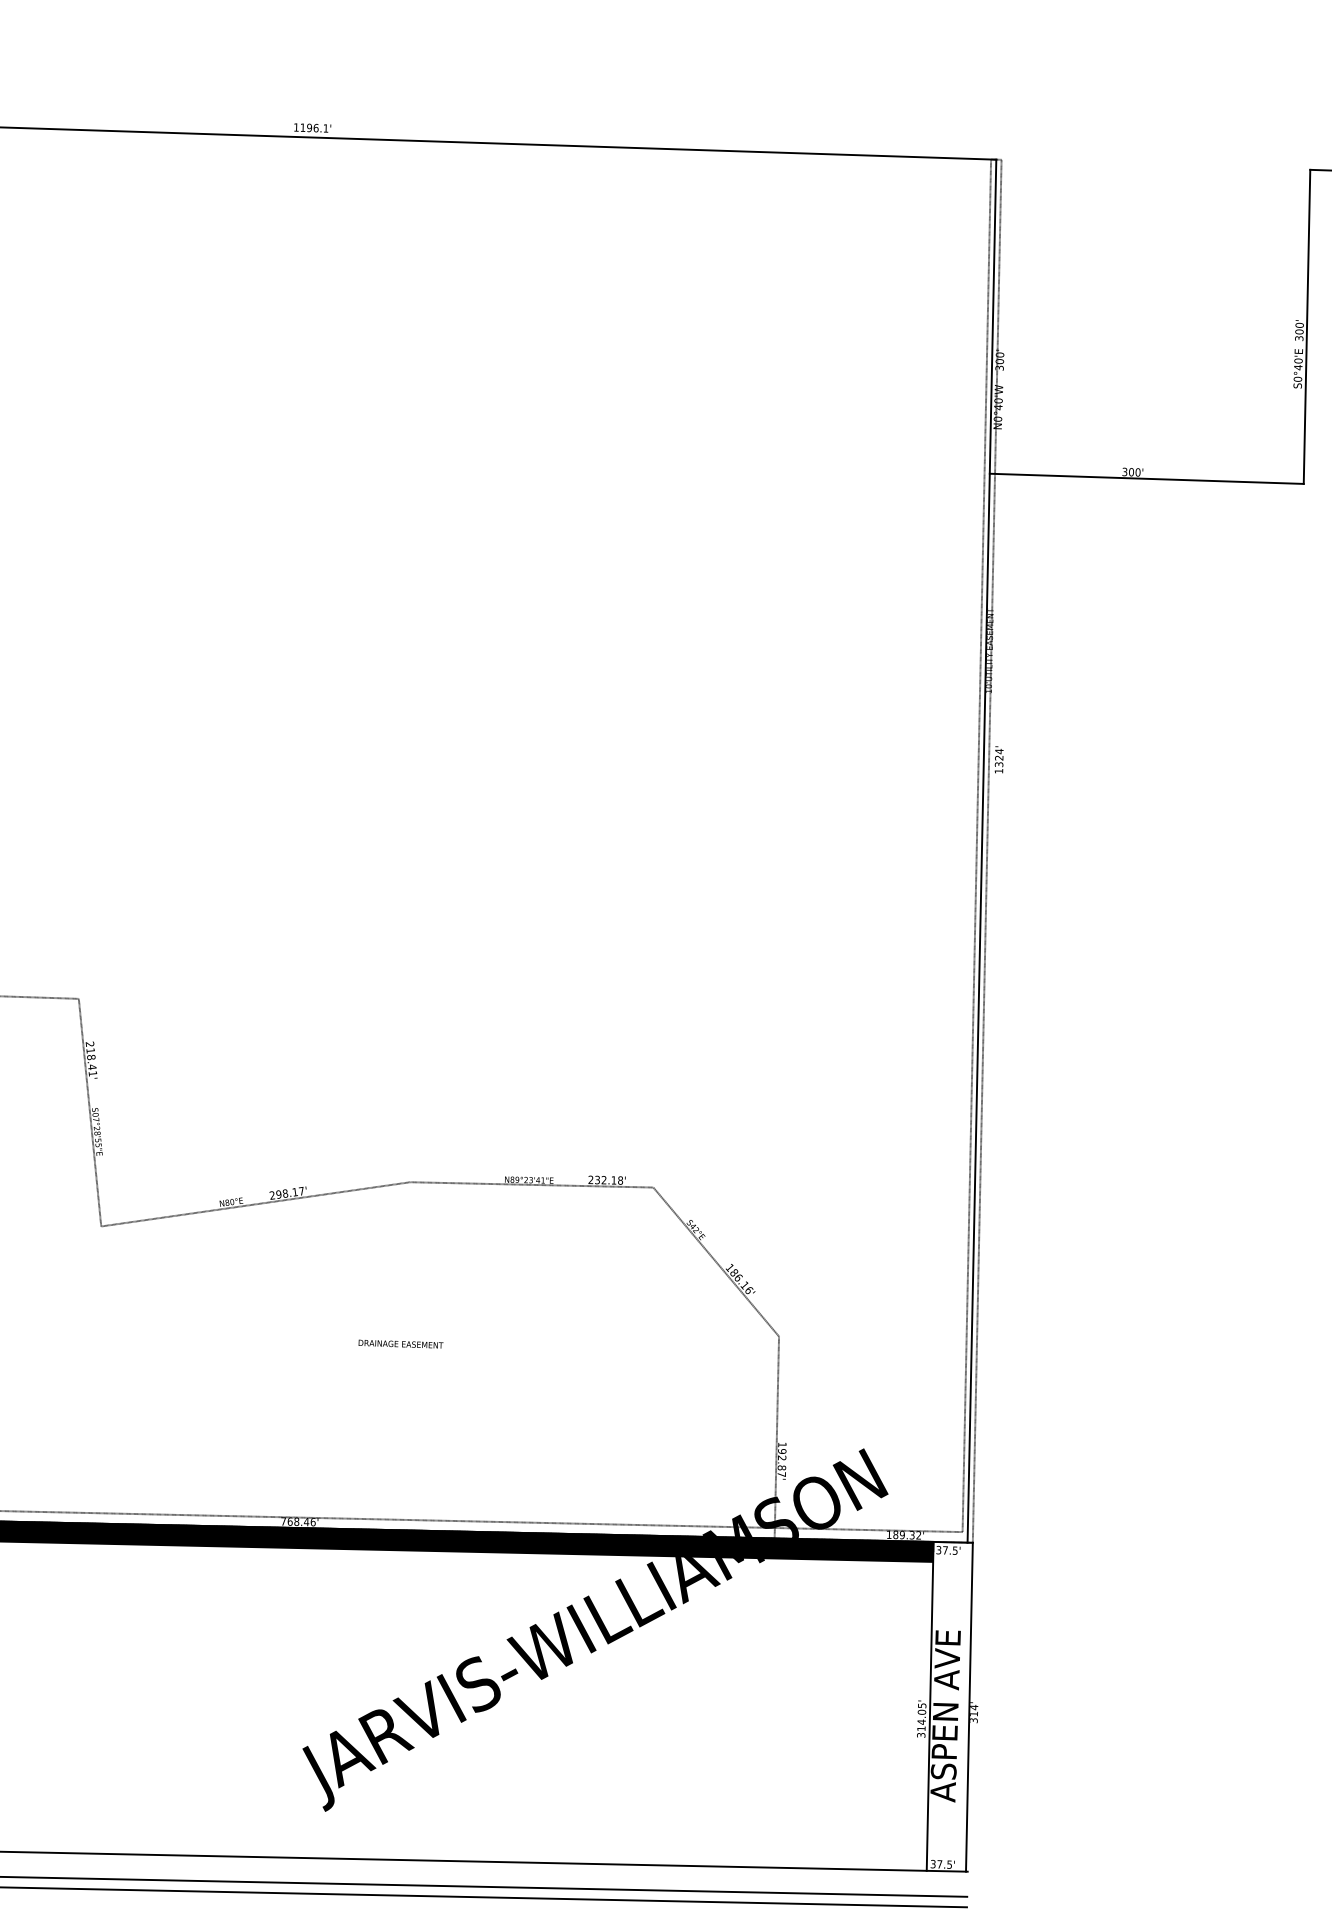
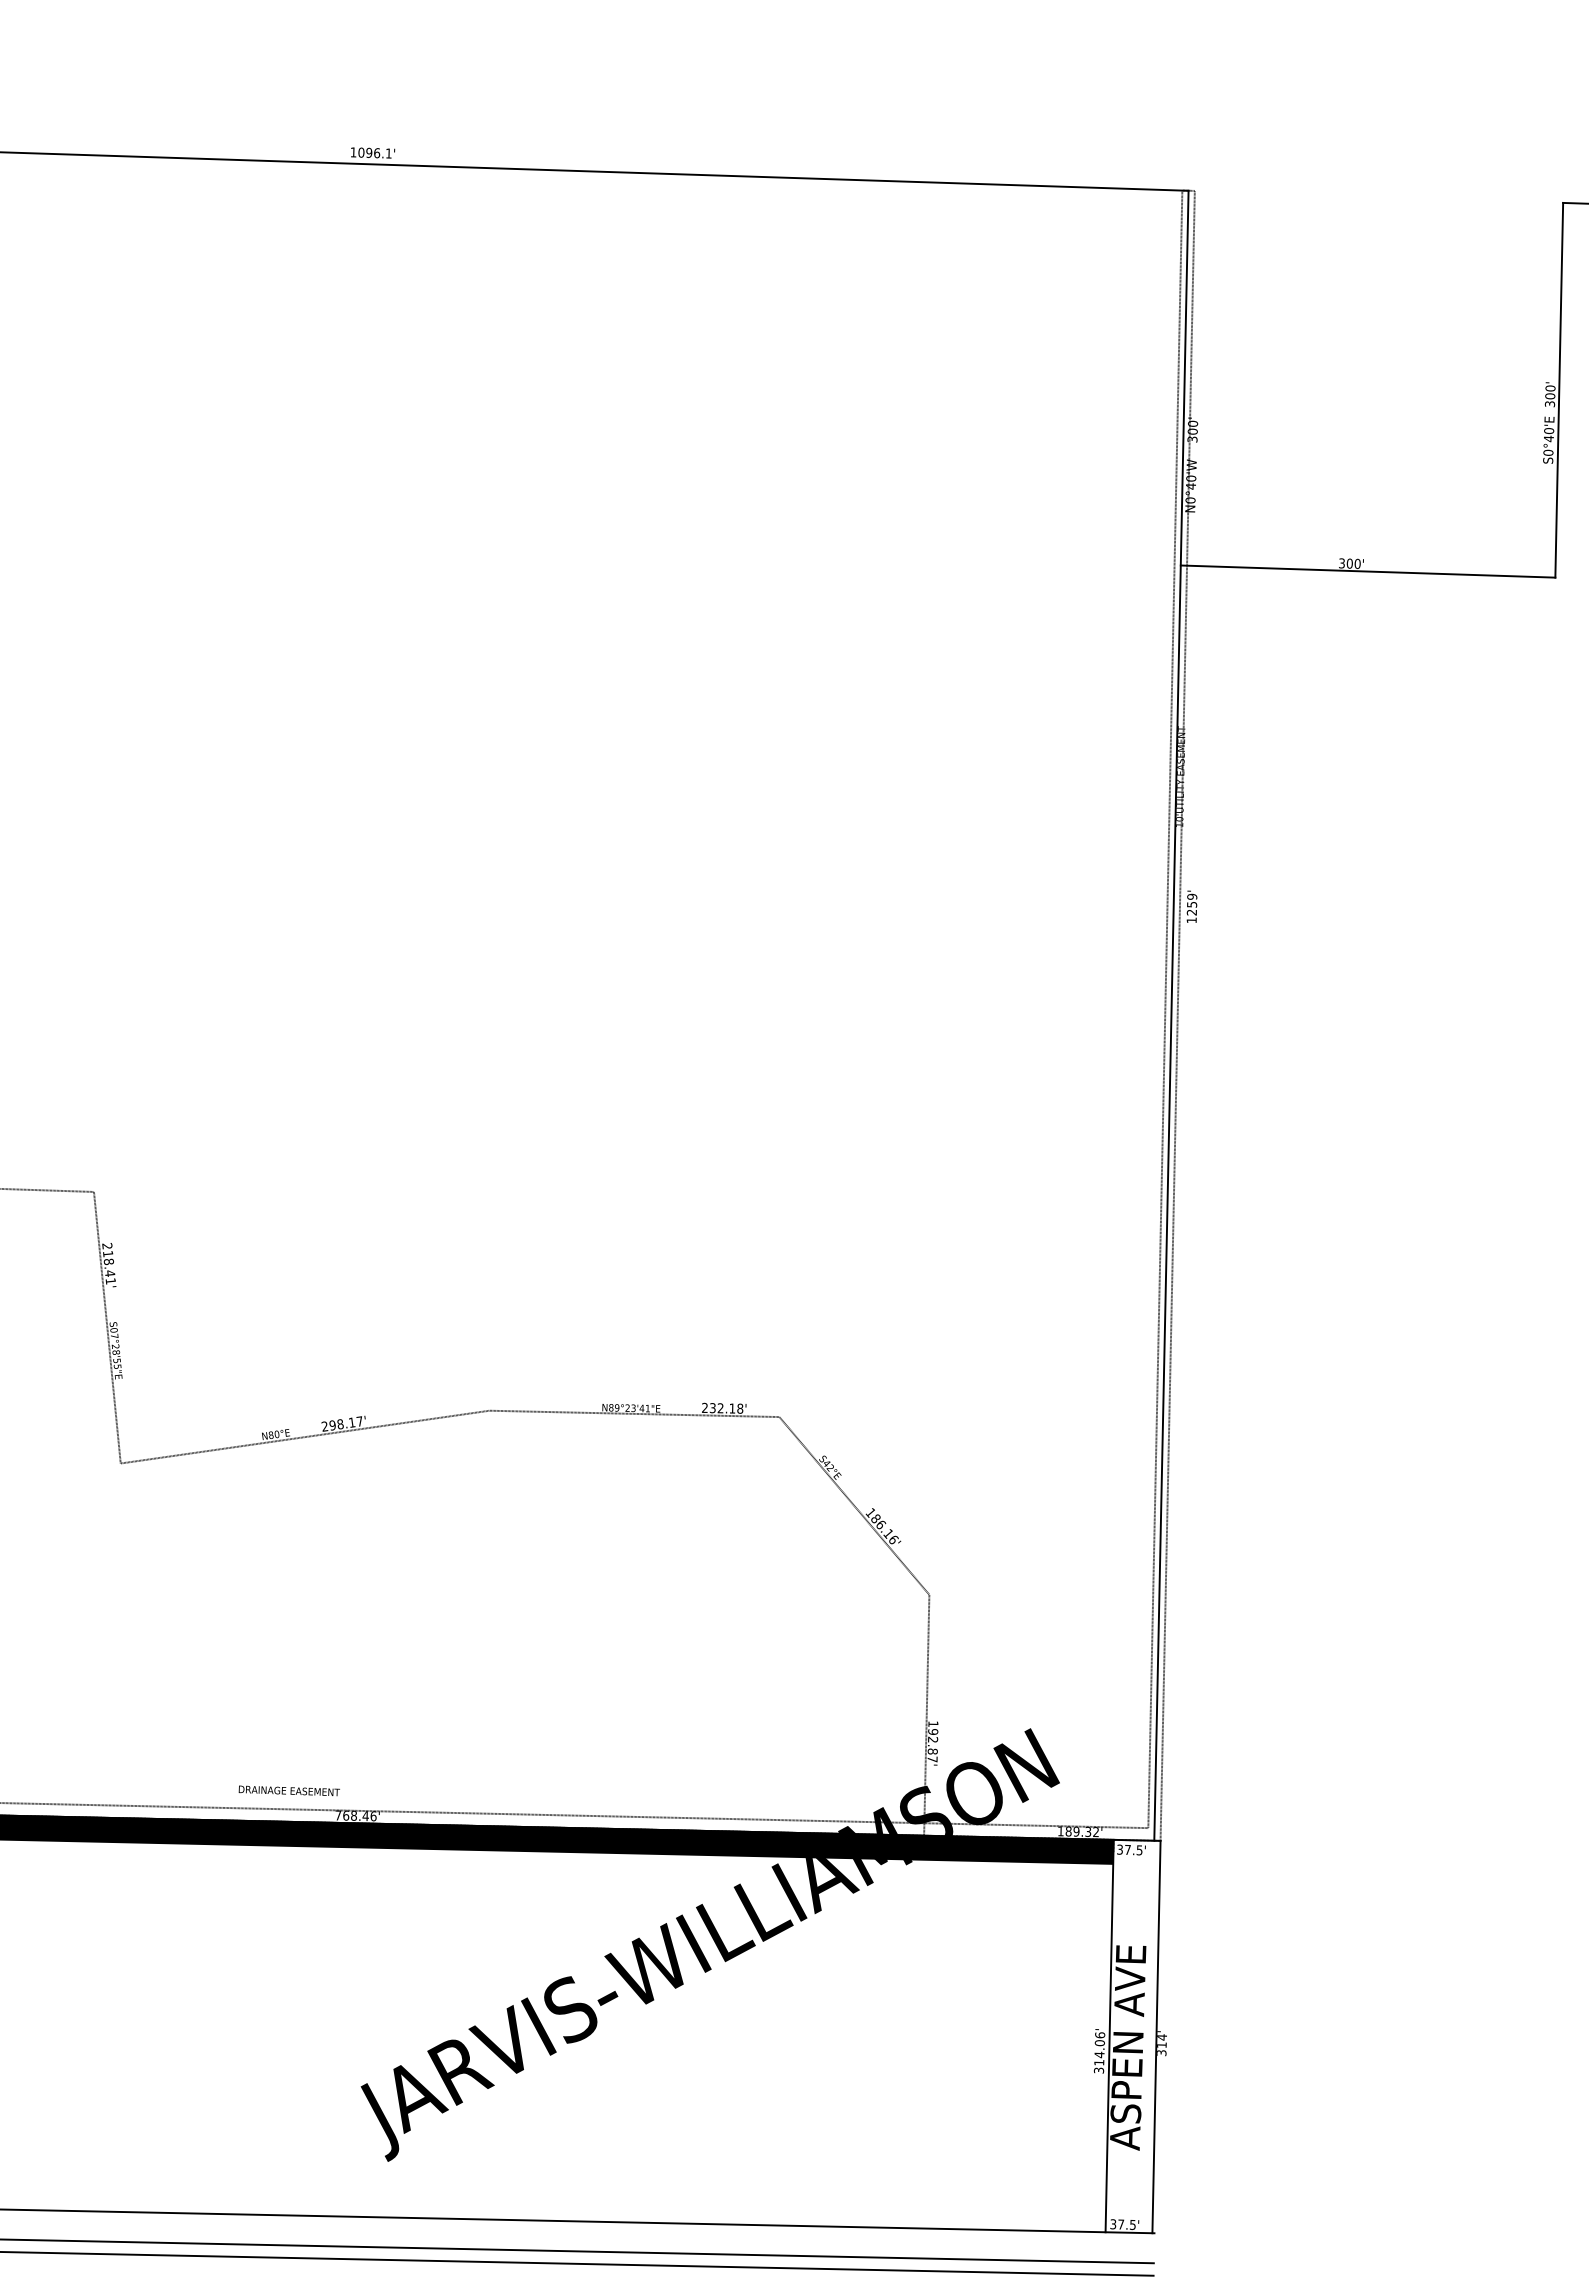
text: (303, 127) -> (361, 152), 1196.1' -> 1096.1'
text: (999, 757) -> (1192, 904), 1324' -> 1259'
text: (400, 1343) -> (288, 1790), moved
text: (922, 1705) -> (1100, 2035), 314.05' -> 314.06'

